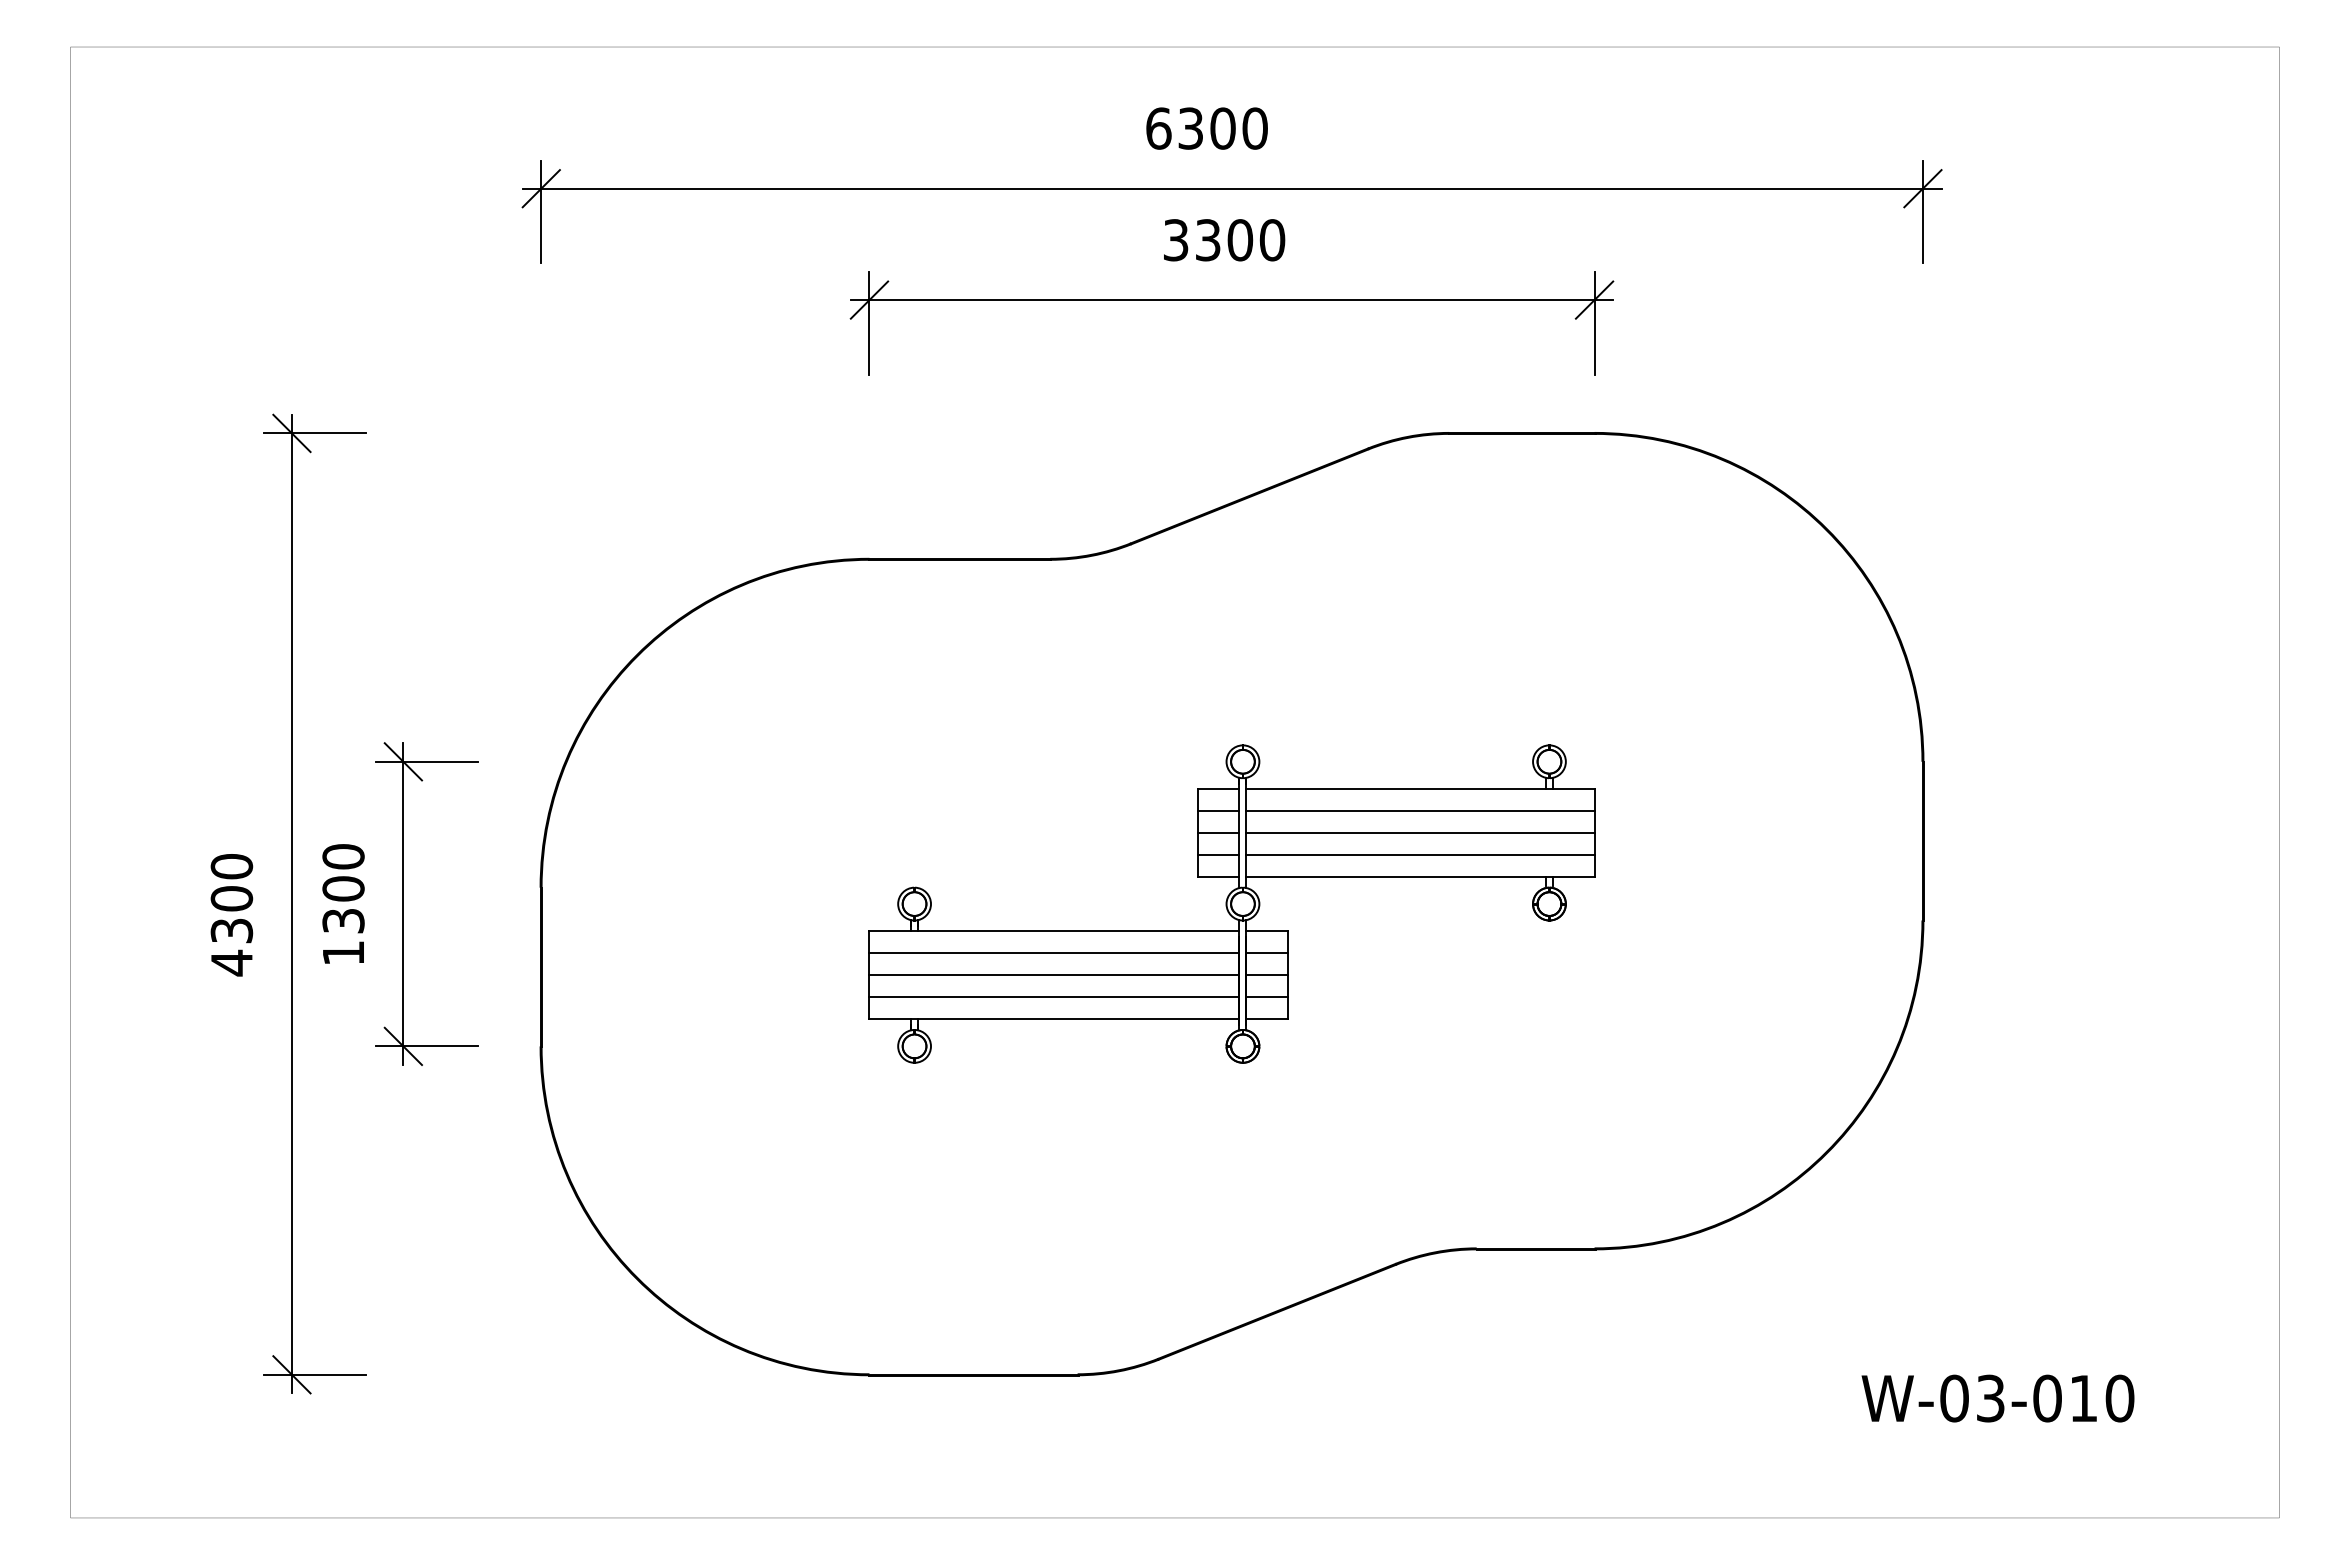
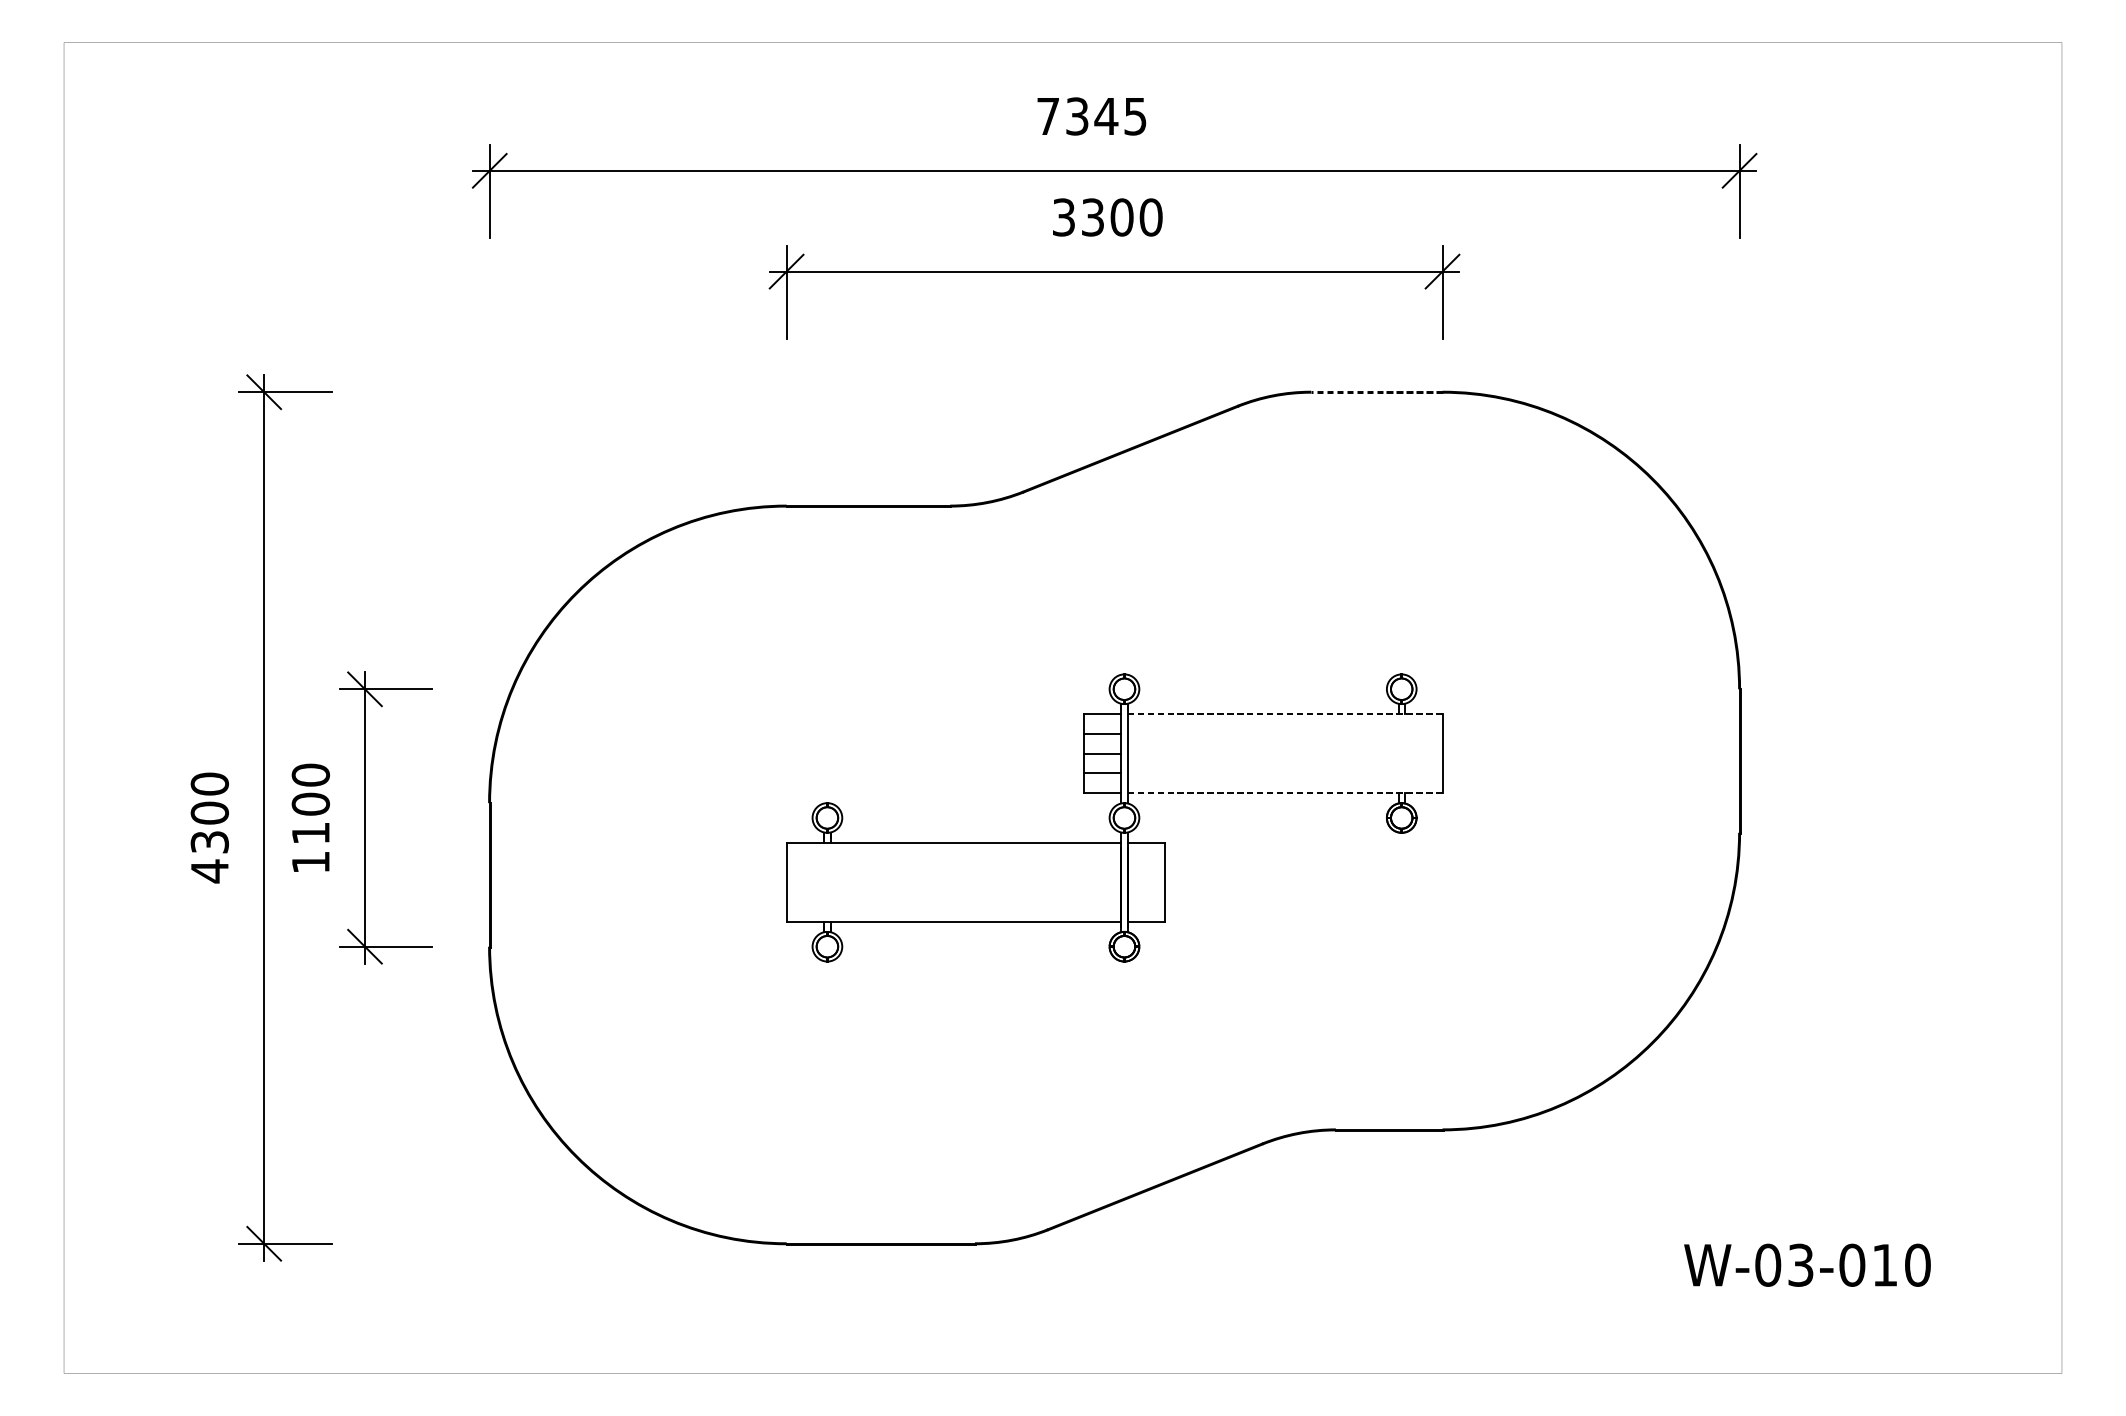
text: (1206, 128) -> (1091, 116), 6300 -> 7345
line: (1521, 433) -> (1376, 392), solid -> dashed
line: (1420, 789) -> (1285, 714), solid -> dashed
line: (1420, 811) -> (1285, 734), removed
line: (1420, 832) -> (1285, 753), removed
line: (1420, 854) -> (1285, 773), removed
line: (1420, 876) -> (1285, 793), solid -> dashed
text: (343, 921) -> (310, 833), 1300 -> 1100
line: (1054, 953) -> (953, 862), removed
line: (1267, 953) -> (1146, 862), removed
line: (1054, 975) -> (953, 882), removed
line: (1267, 975) -> (1146, 882), removed
line: (1054, 997) -> (953, 902), removed
line: (1267, 997) -> (1146, 902), removed

